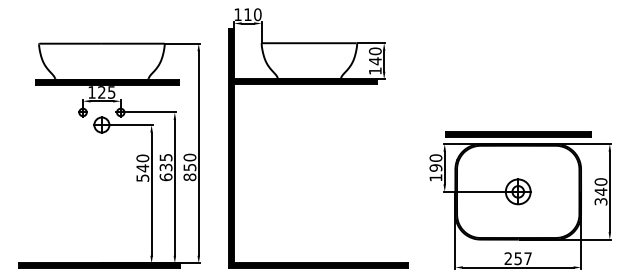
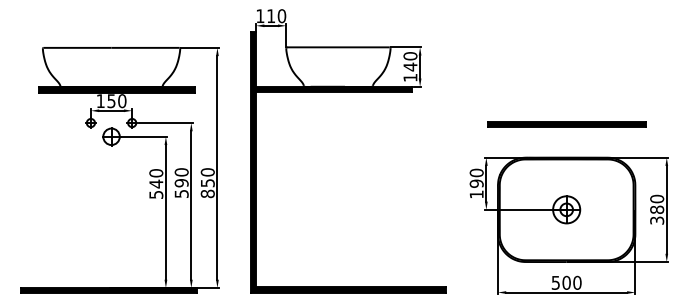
text: (106, 92) -> (116, 101), 125 -> 150
part: (518, 134) -> (566, 124), moved
text: (165, 167) -> (181, 183), 635 -> 590
text: (600, 191) -> (656, 209), 340 -> 380
text: (517, 258) -> (565, 282), 257 -> 500

